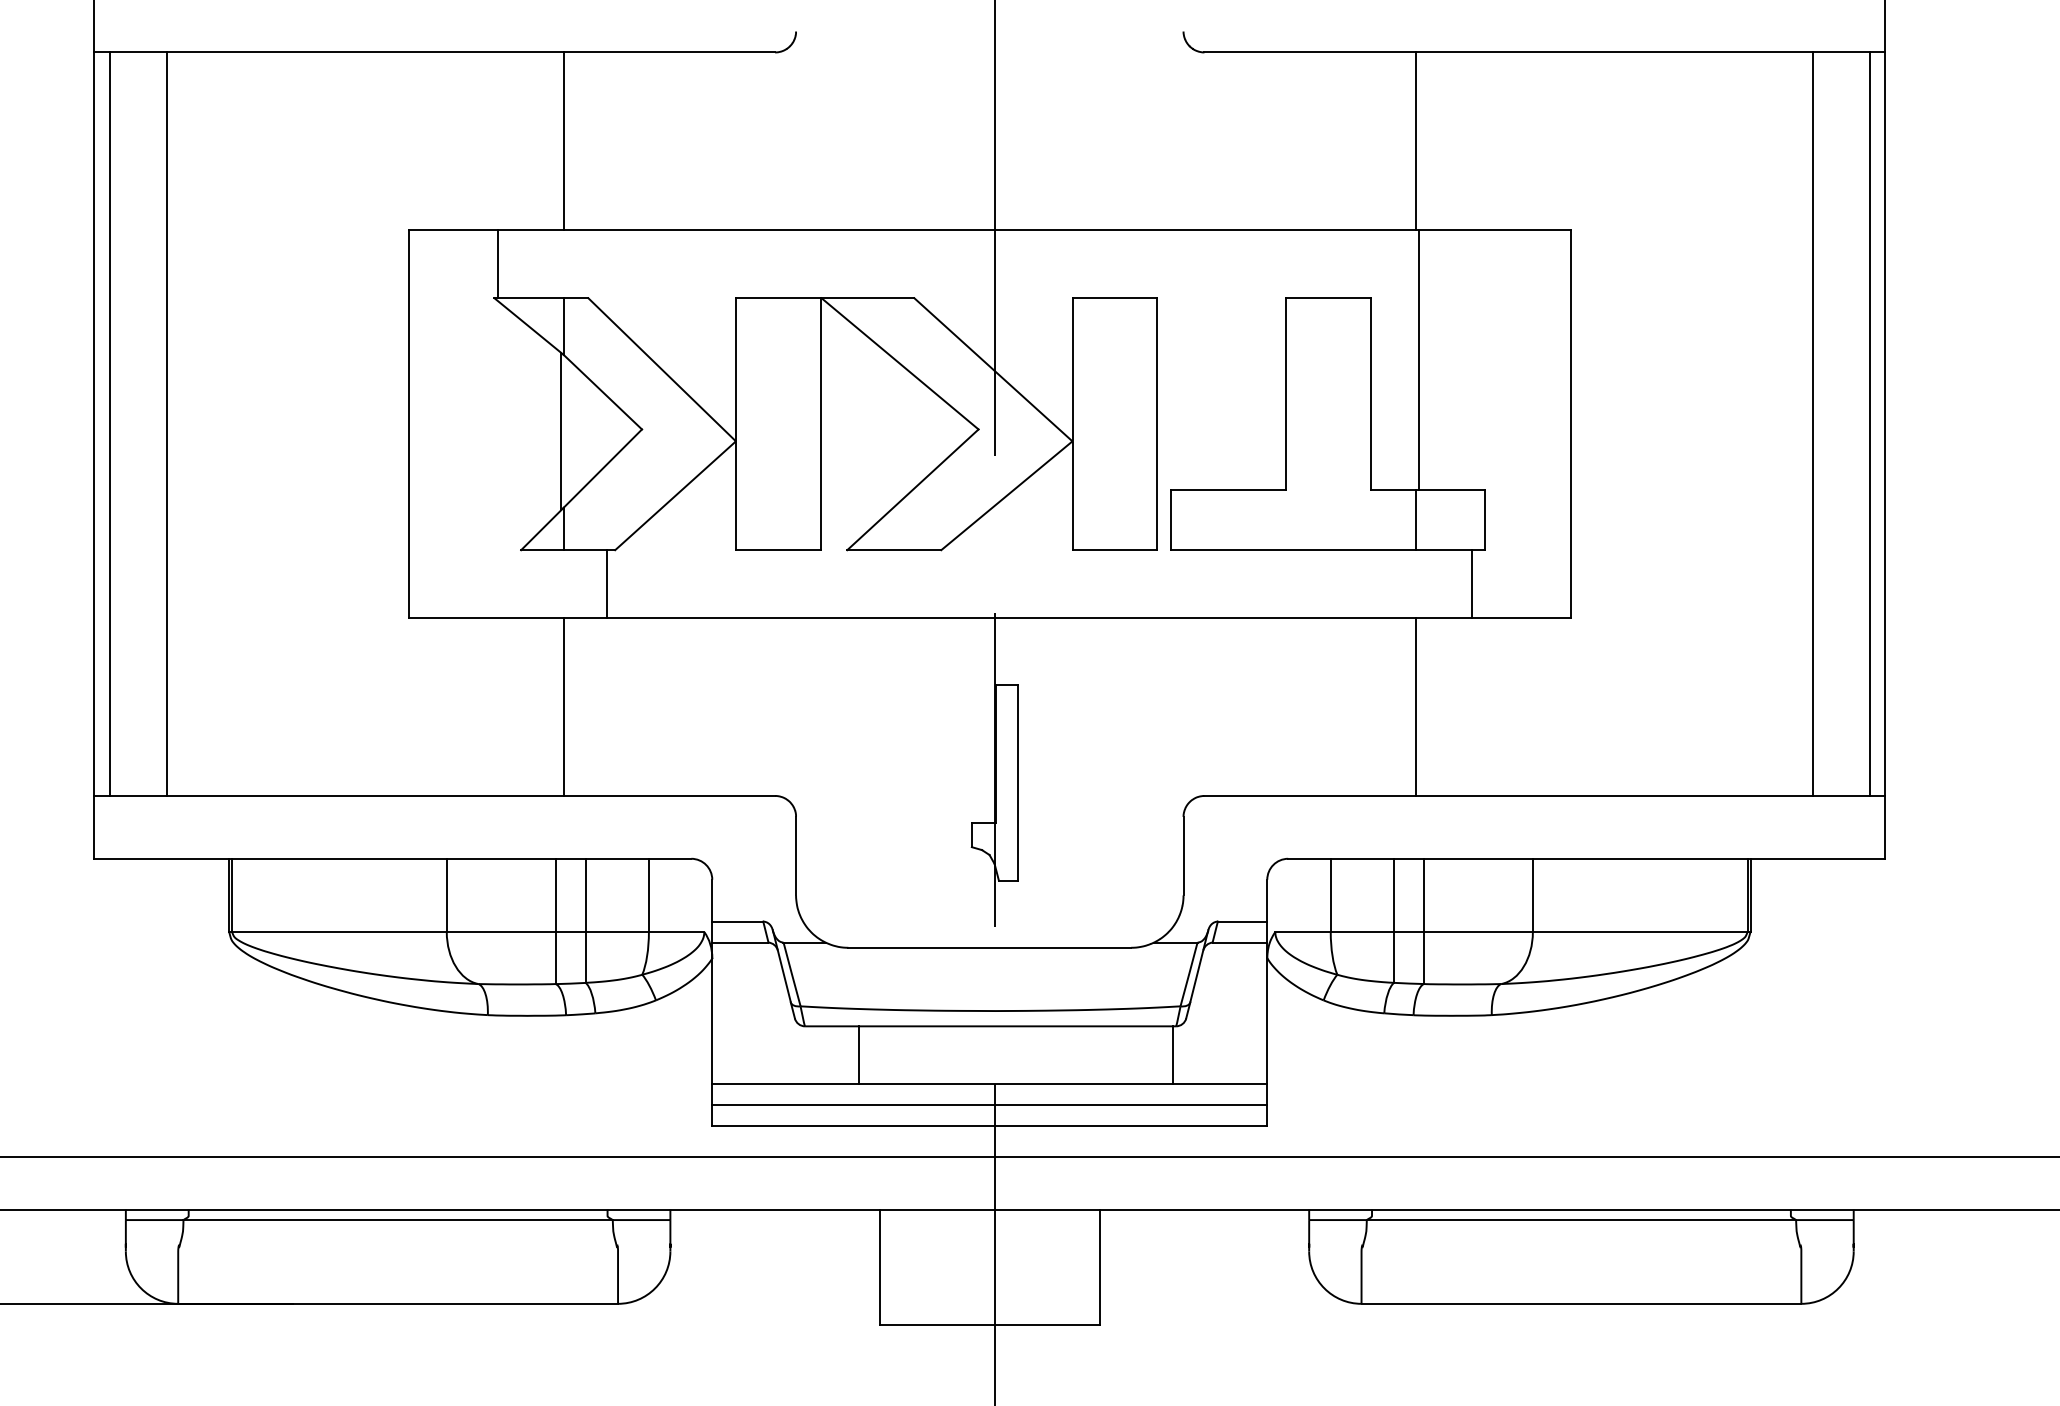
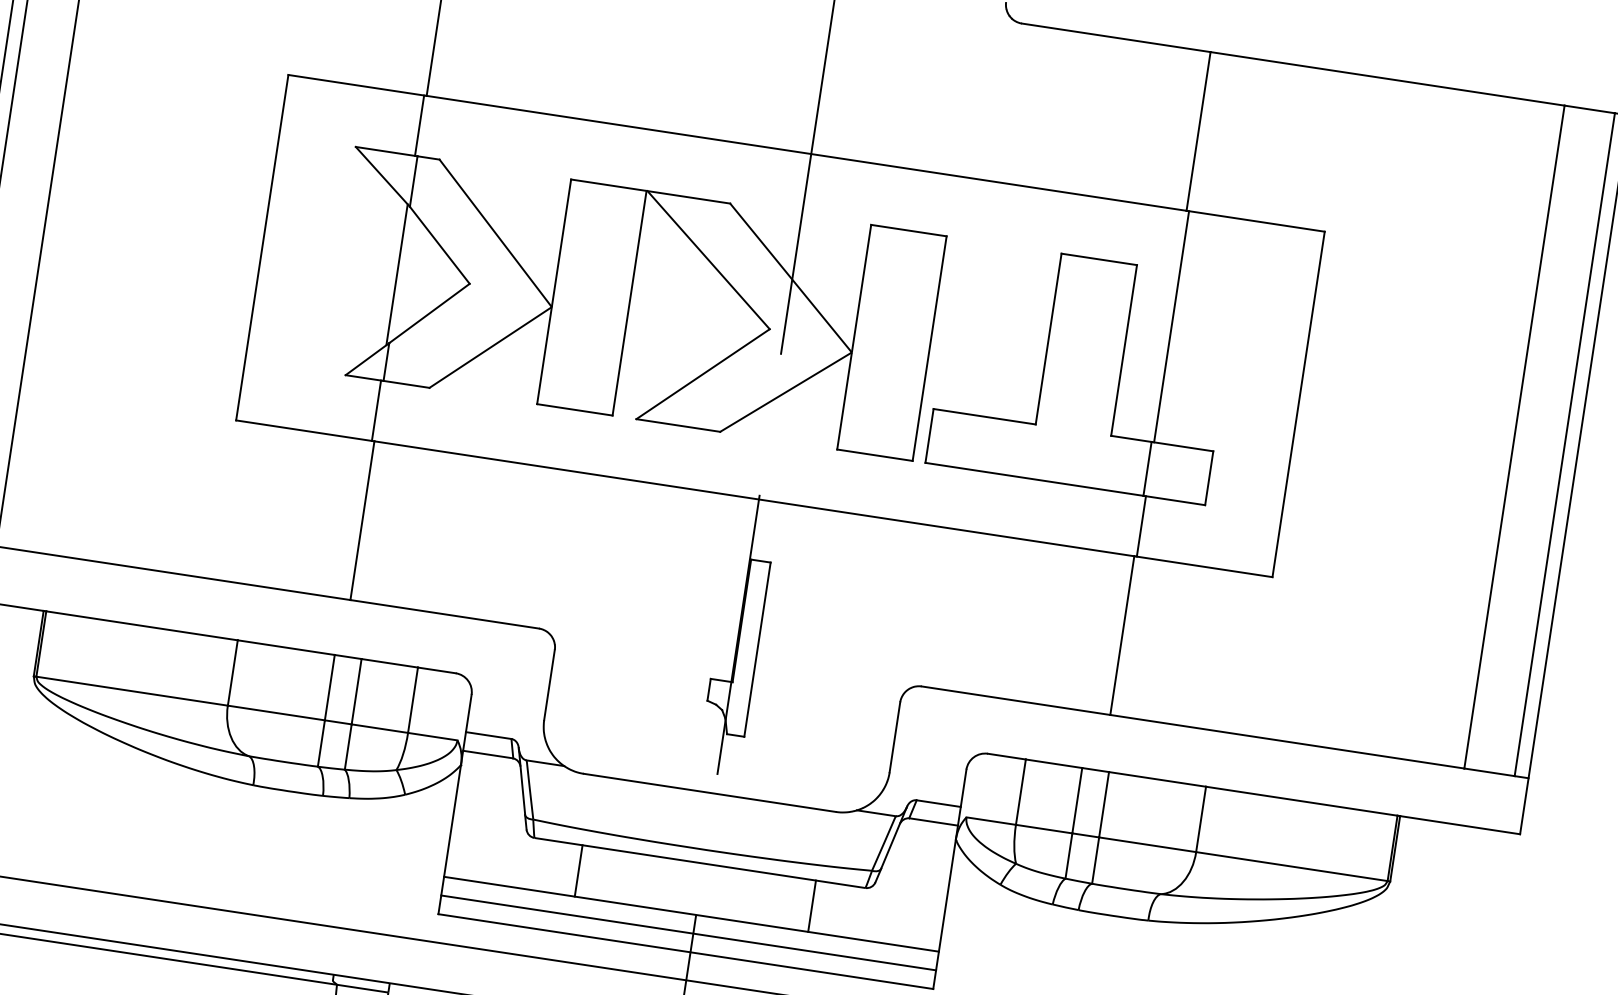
line: (497, 264) -> (419, 125), moved
line: (606, 583) -> (376, 410), moved
line: (1471, 583) -> (1141, 525), moved
line: (1172, 1054) -> (812, 905), moved

